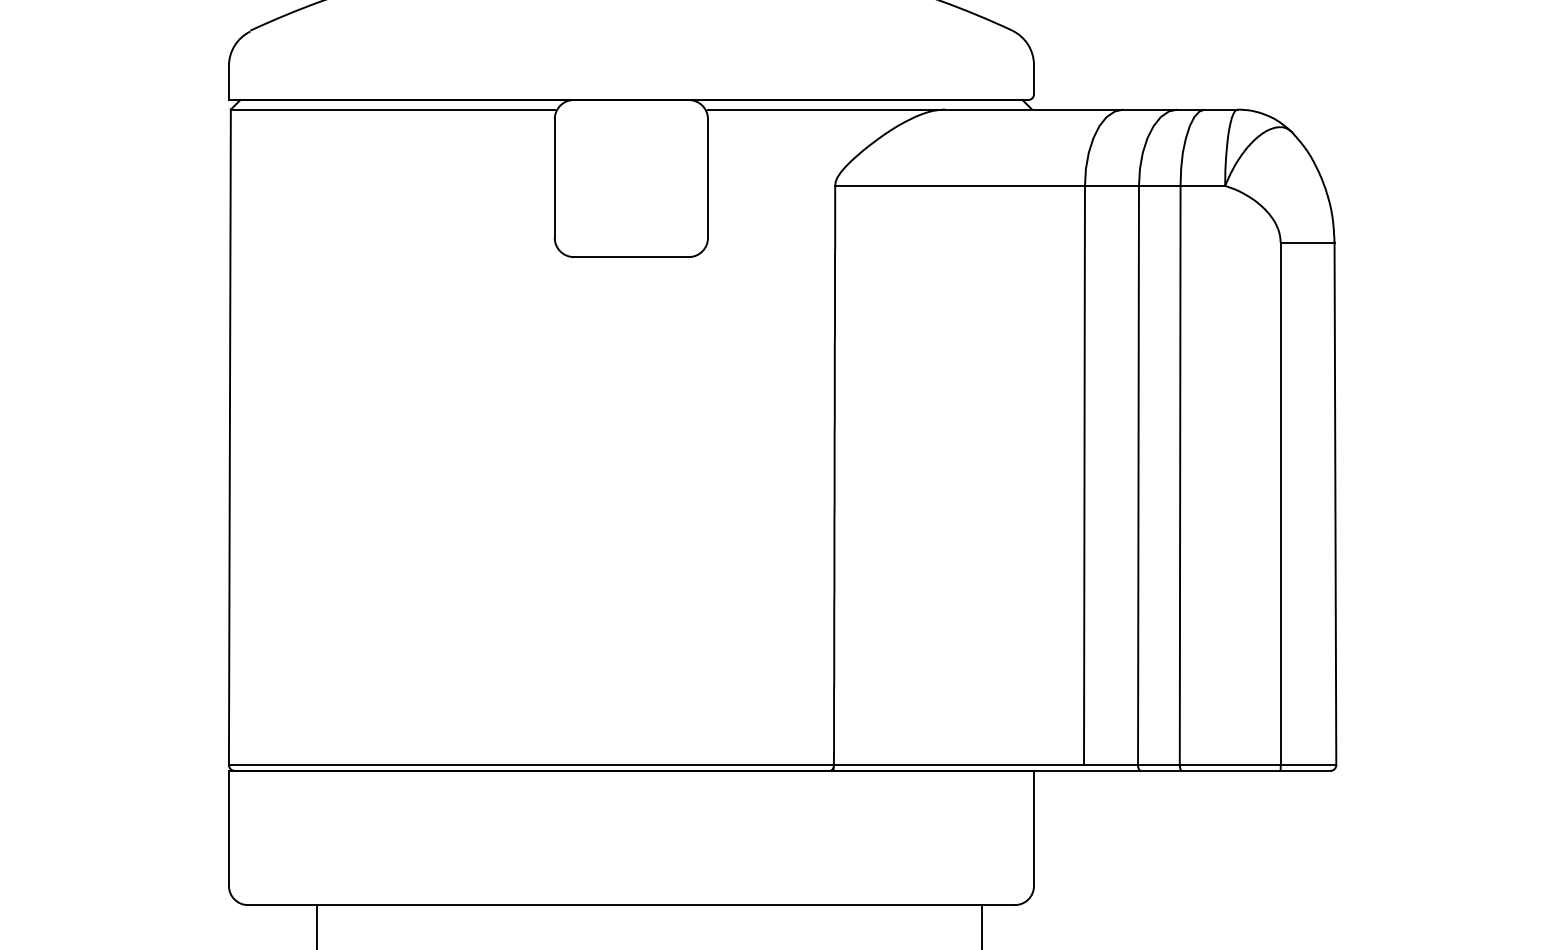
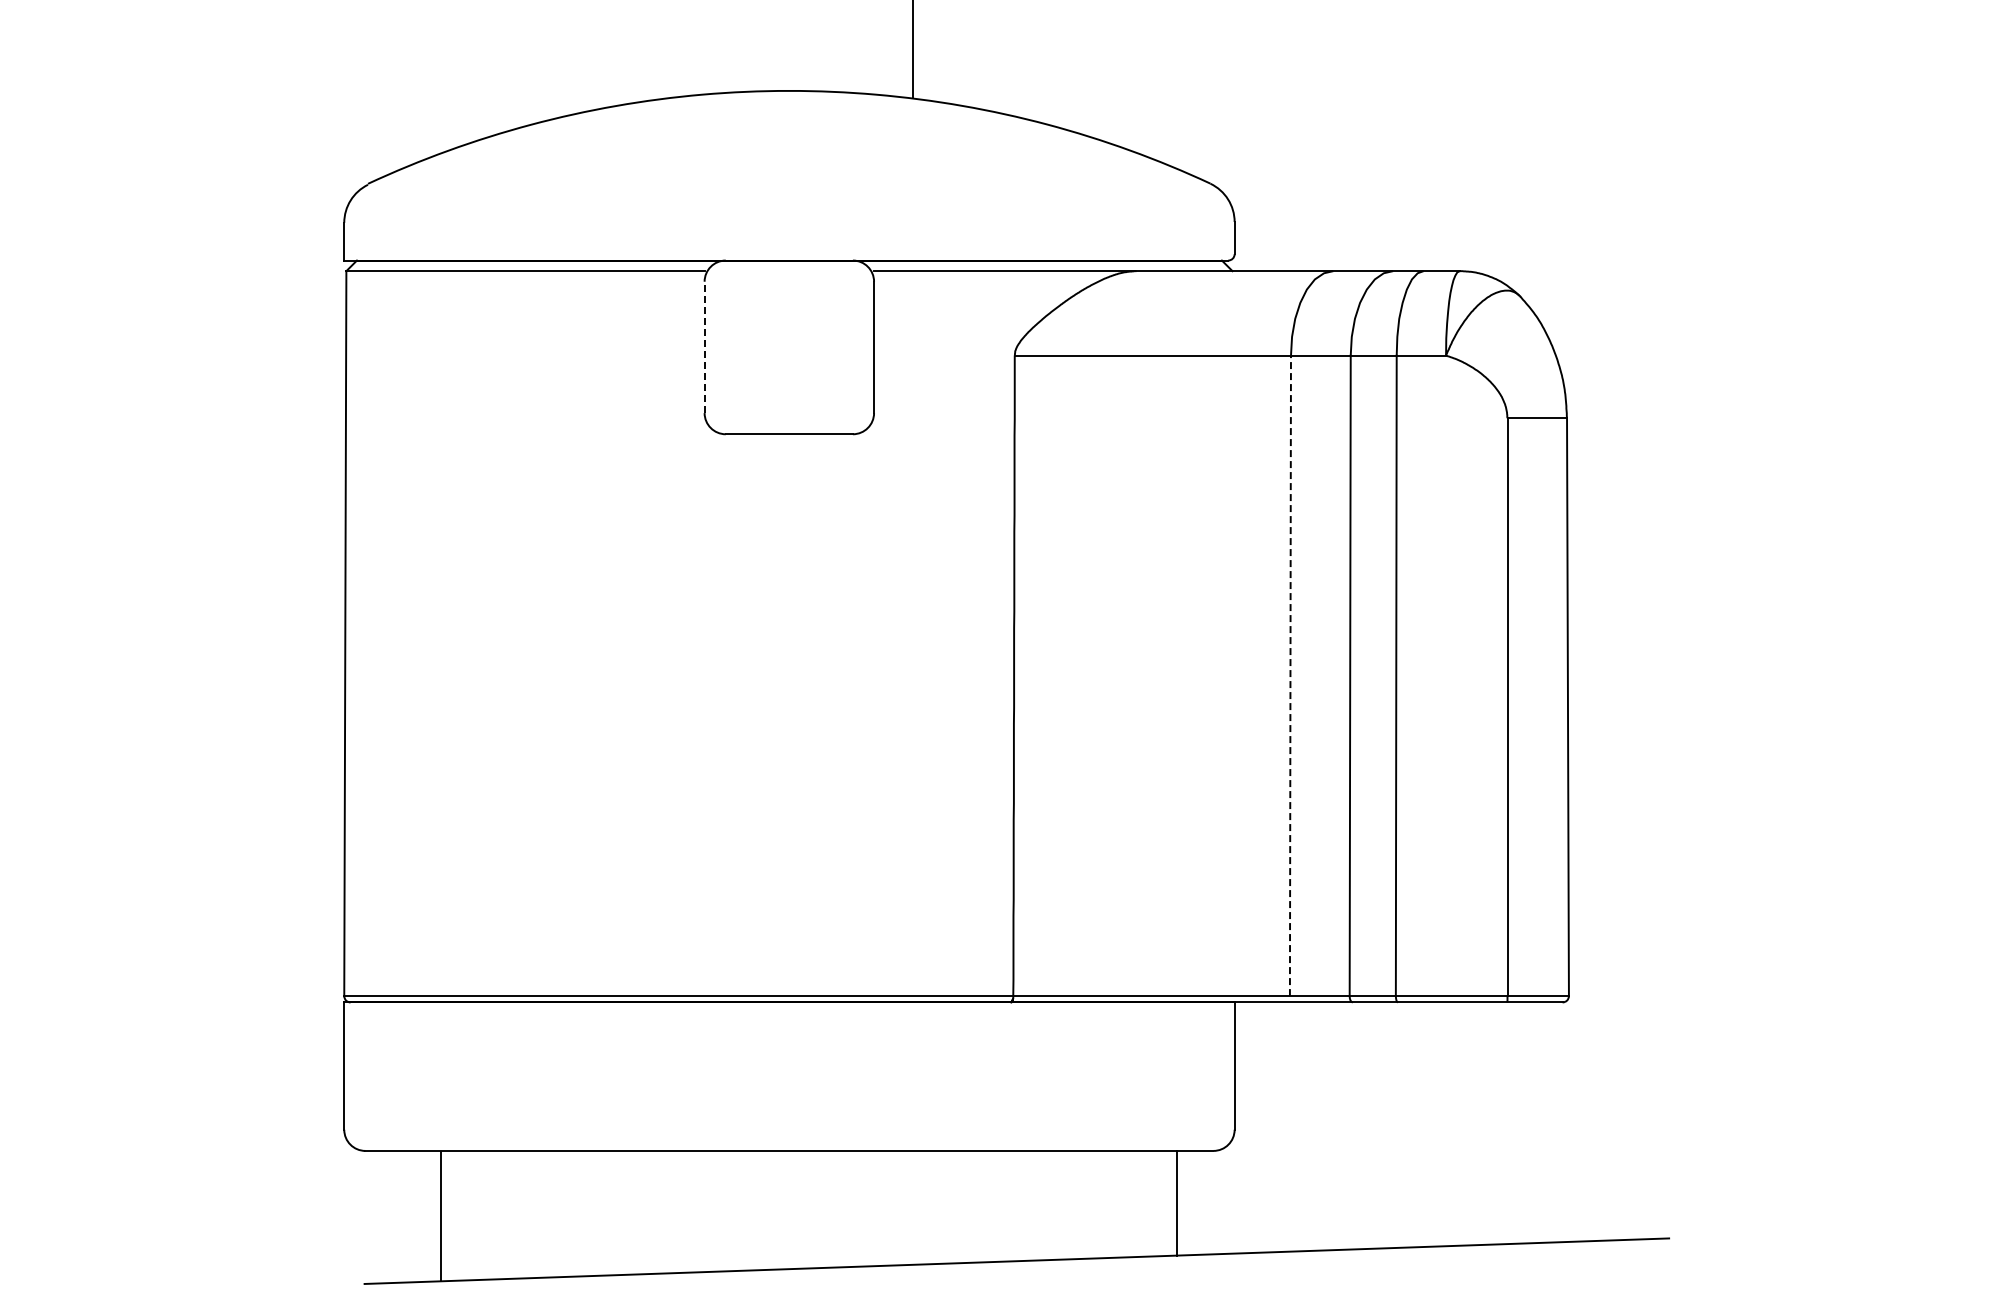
line: (554, 178) -> (704, 347), solid -> dashed
line: (1084, 475) -> (1290, 675), solid -> dashed

